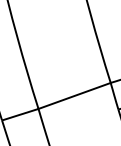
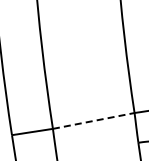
line: (74, 95) -> (93, 120), solid -> dashed

